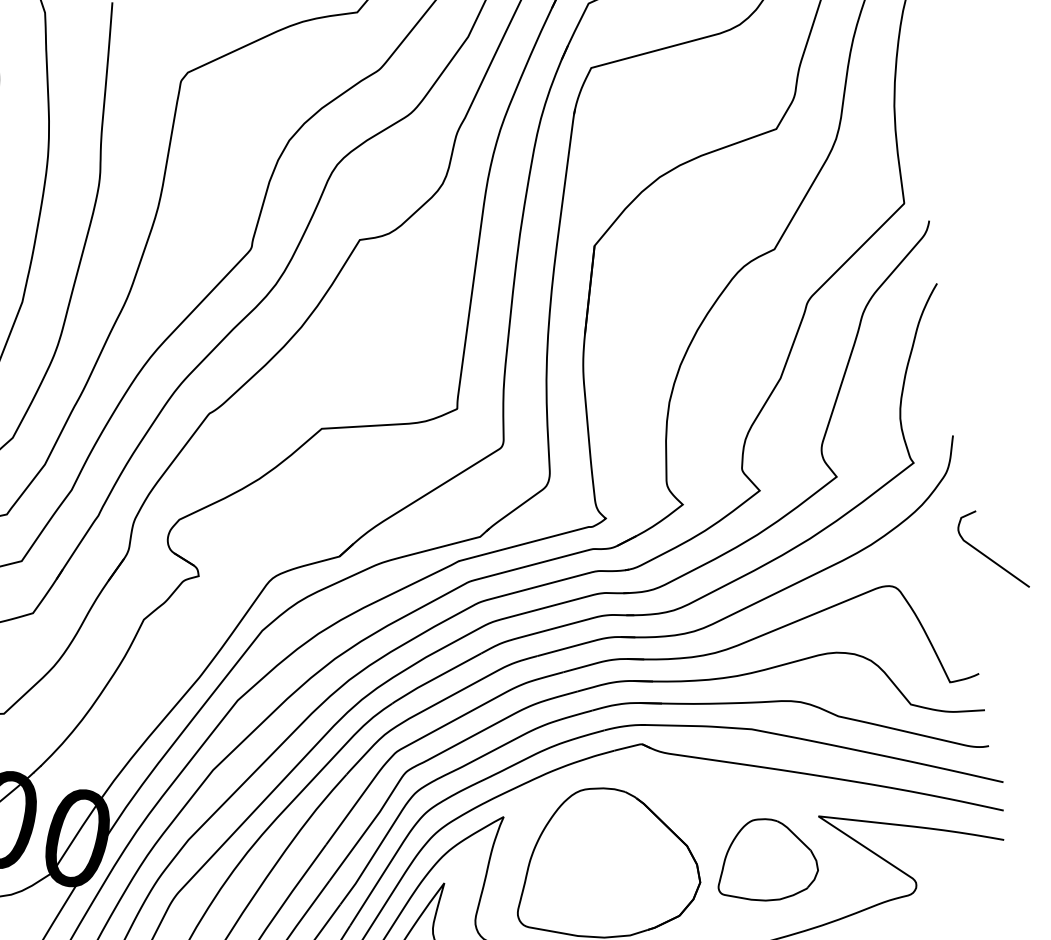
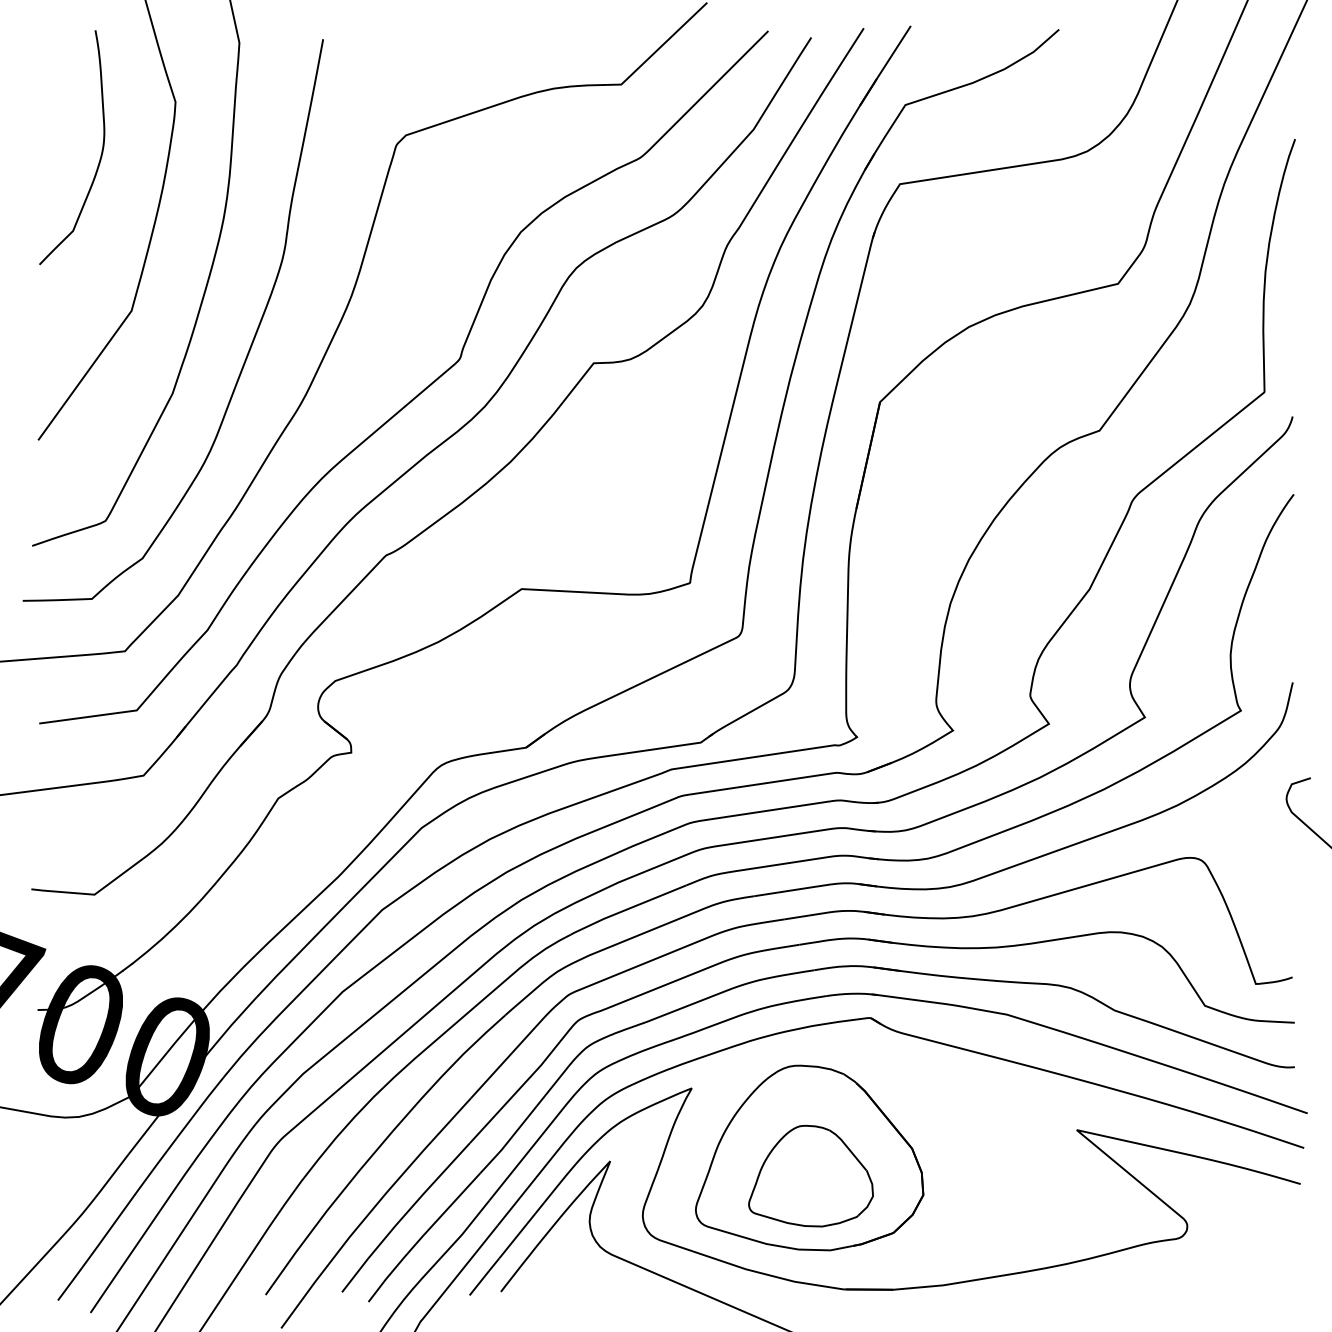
part: (765, 859) -> (810, 1175), moved

